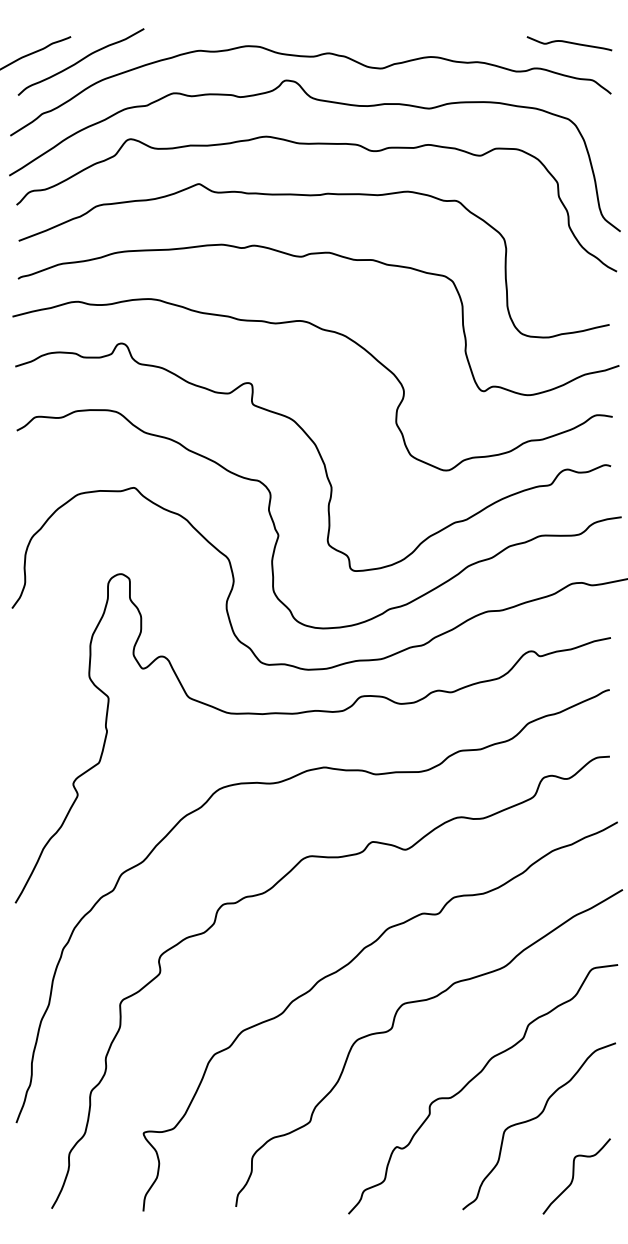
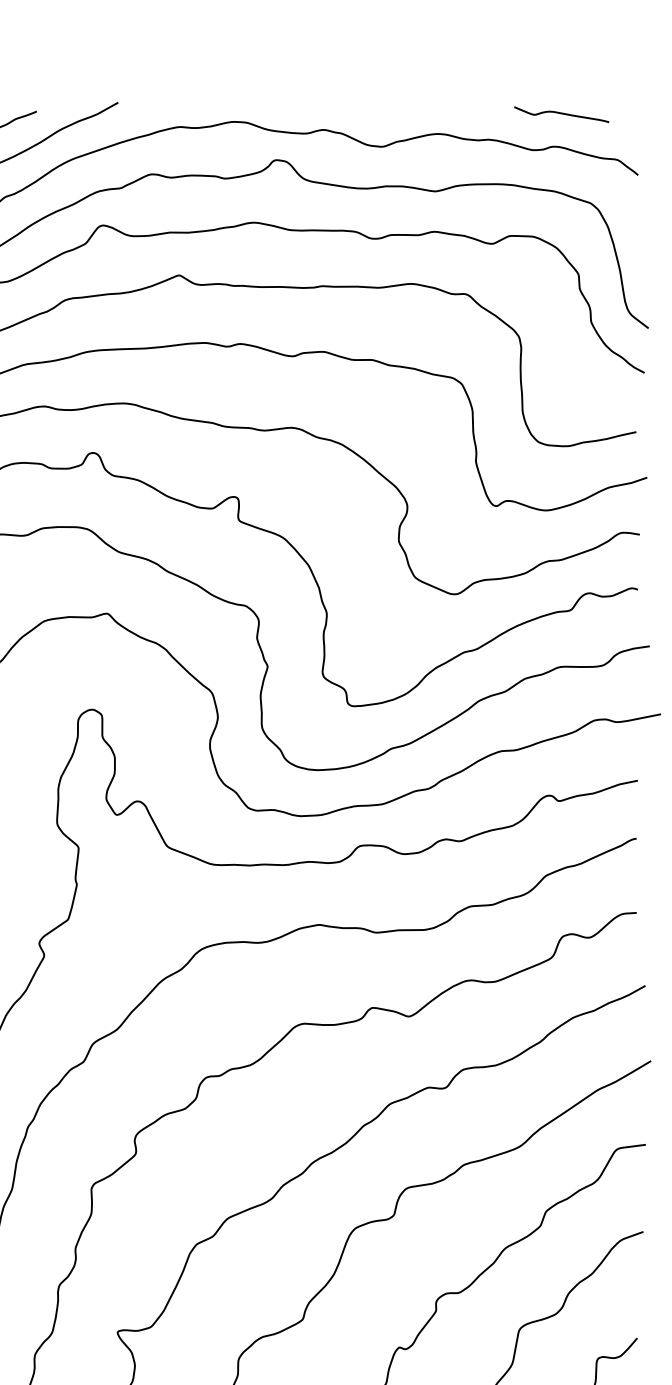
curve: (569, 43) -> (561, 114), moved

